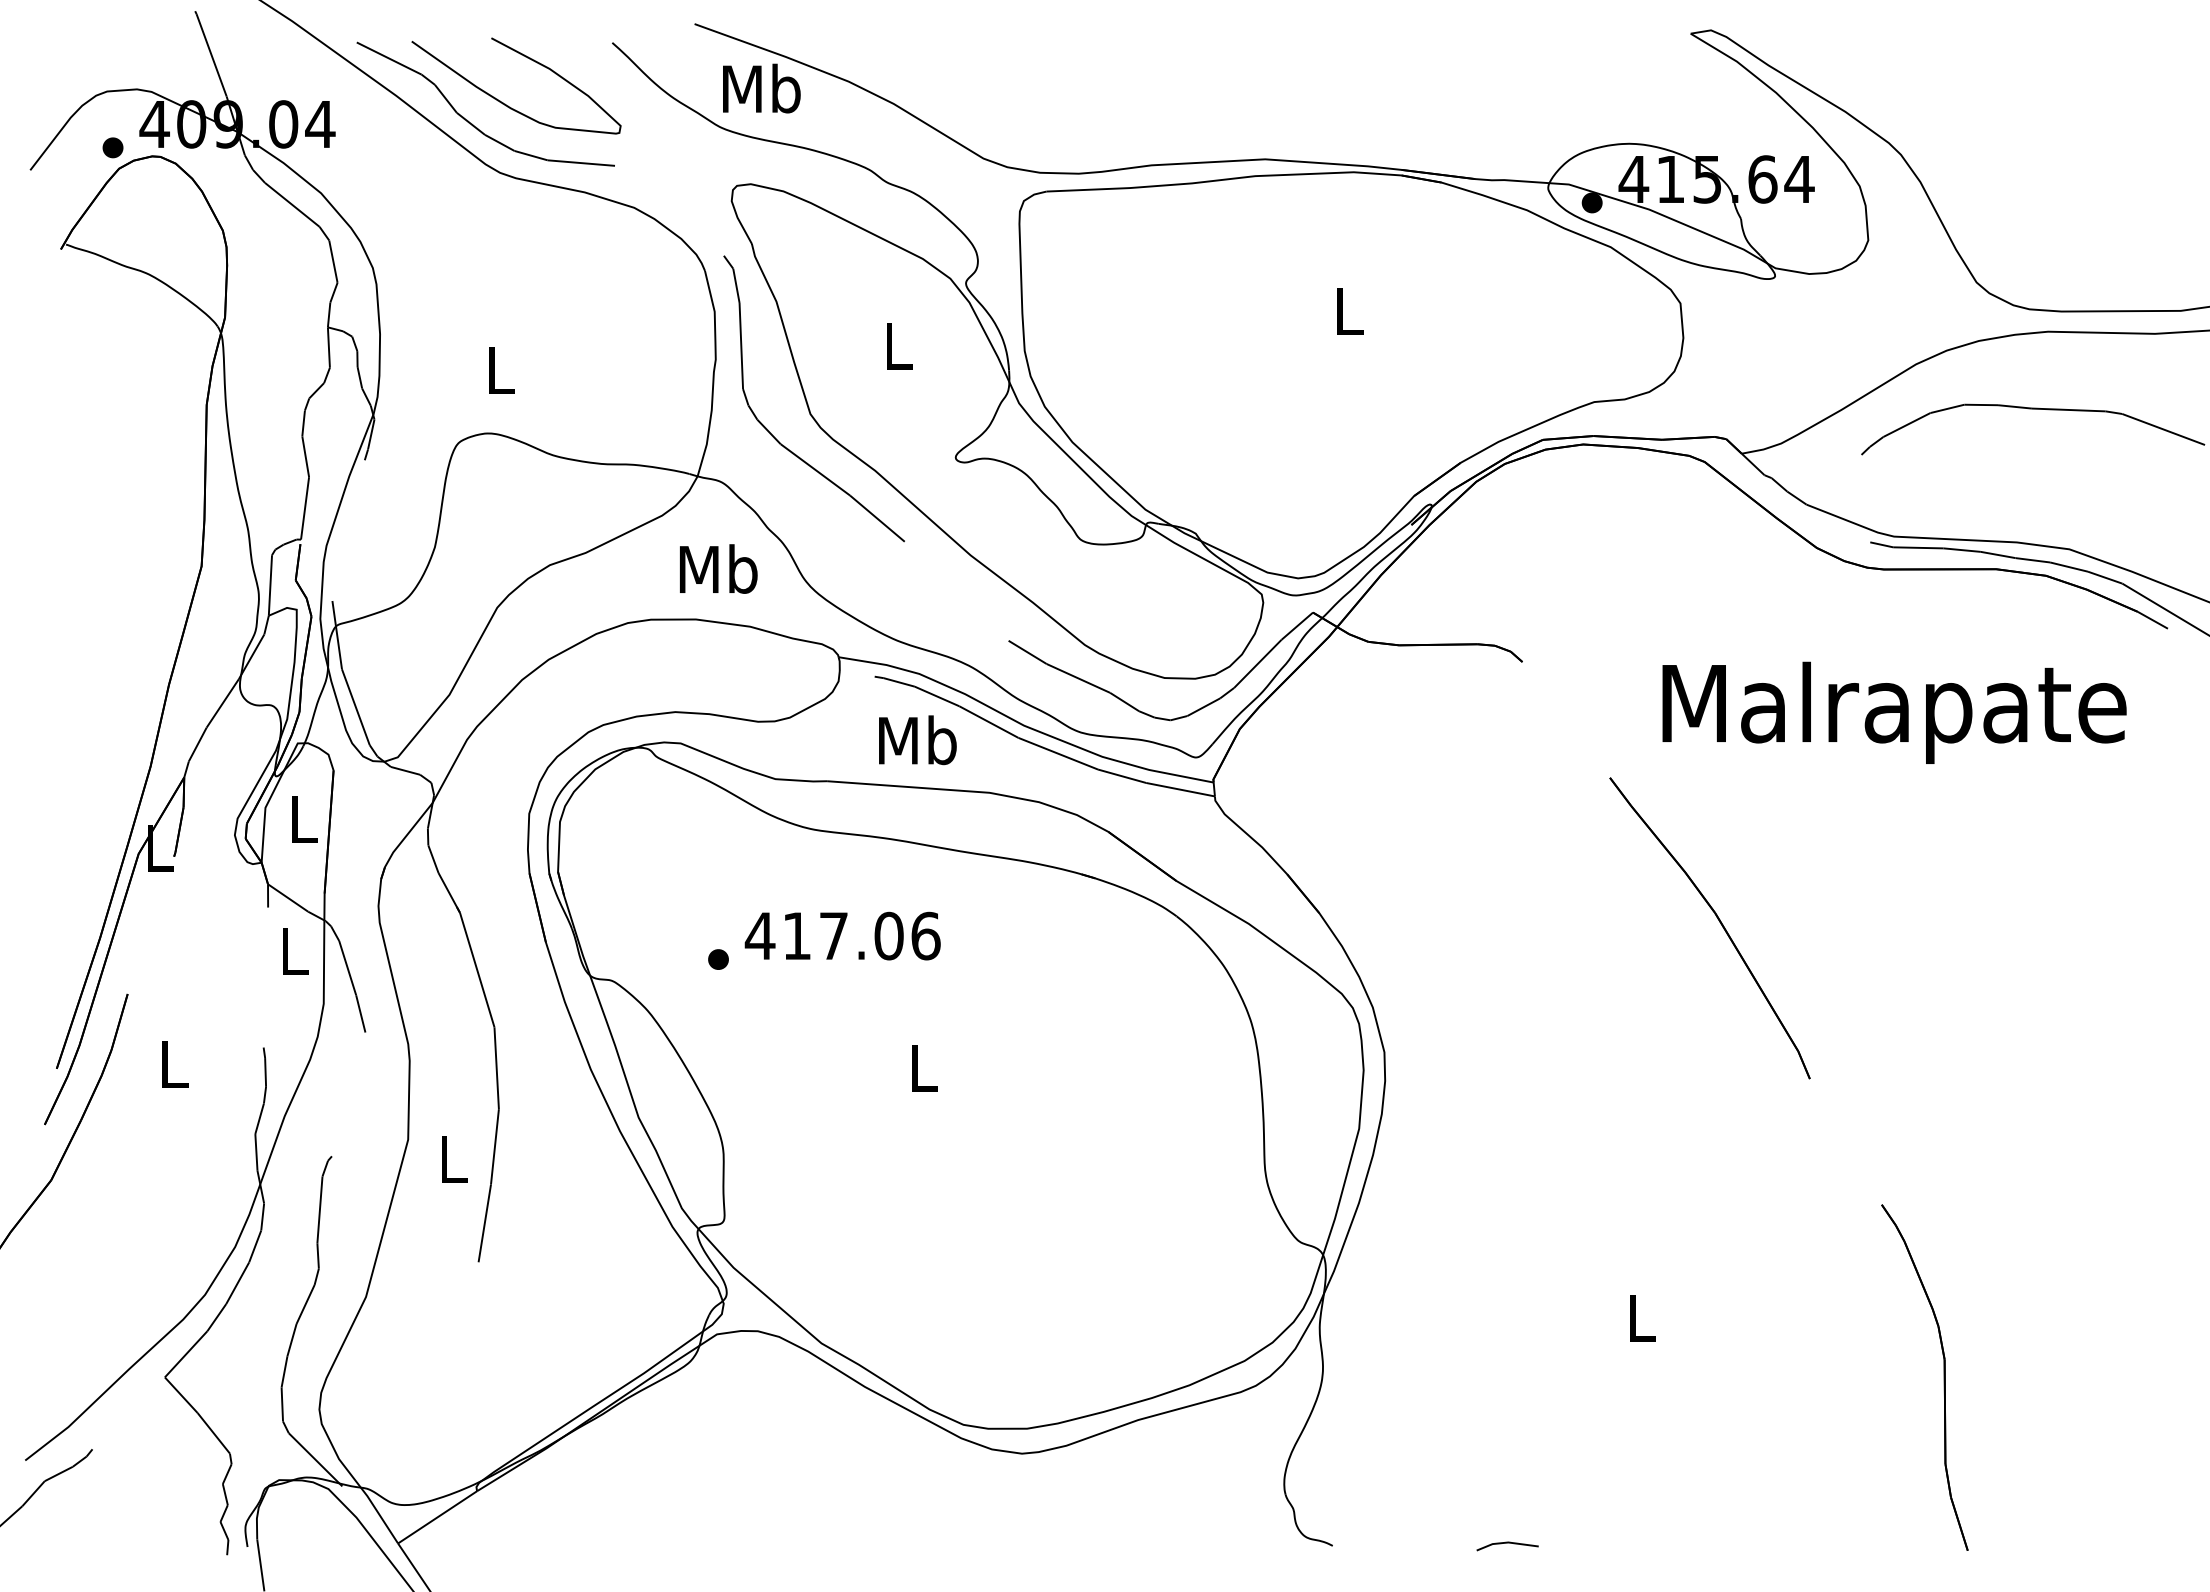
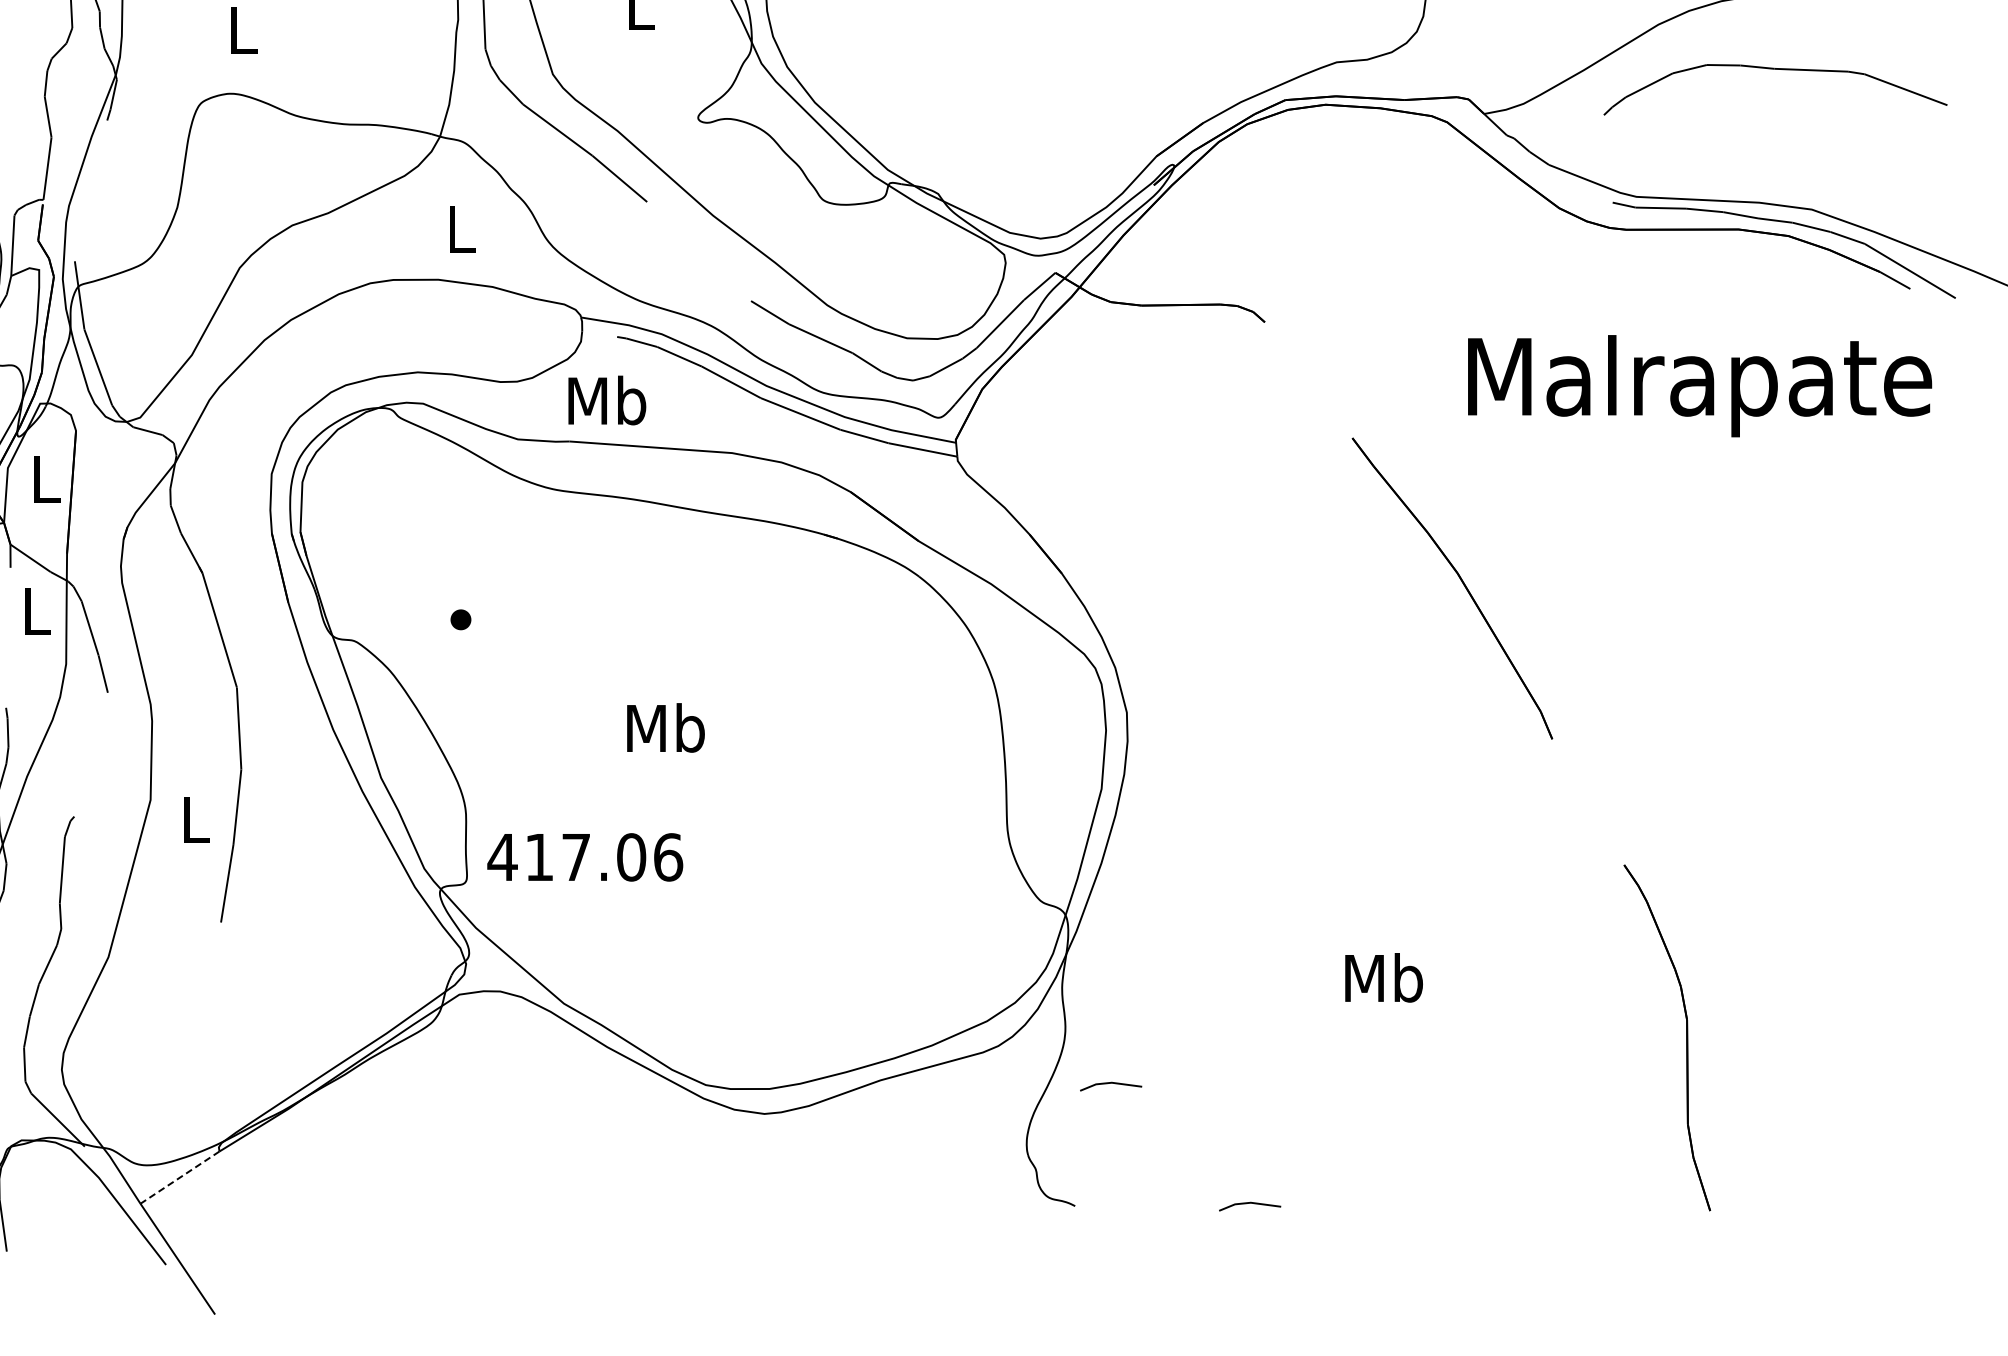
text: (718, 568) -> (460, 228), Mb -> L
text: (1894, 712) -> (1699, 385), moved
text: (917, 740) -> (606, 400), moved
text: (842, 935) -> (584, 856), moved
text: (923, 1067) -> (665, 727), L -> Mb
text: (1641, 1317) -> (1383, 977), L -> Mb
line: (1368, 1423) -> (1110, 1083), added
line: (437, 1517) -> (179, 1177), solid -> dashed

